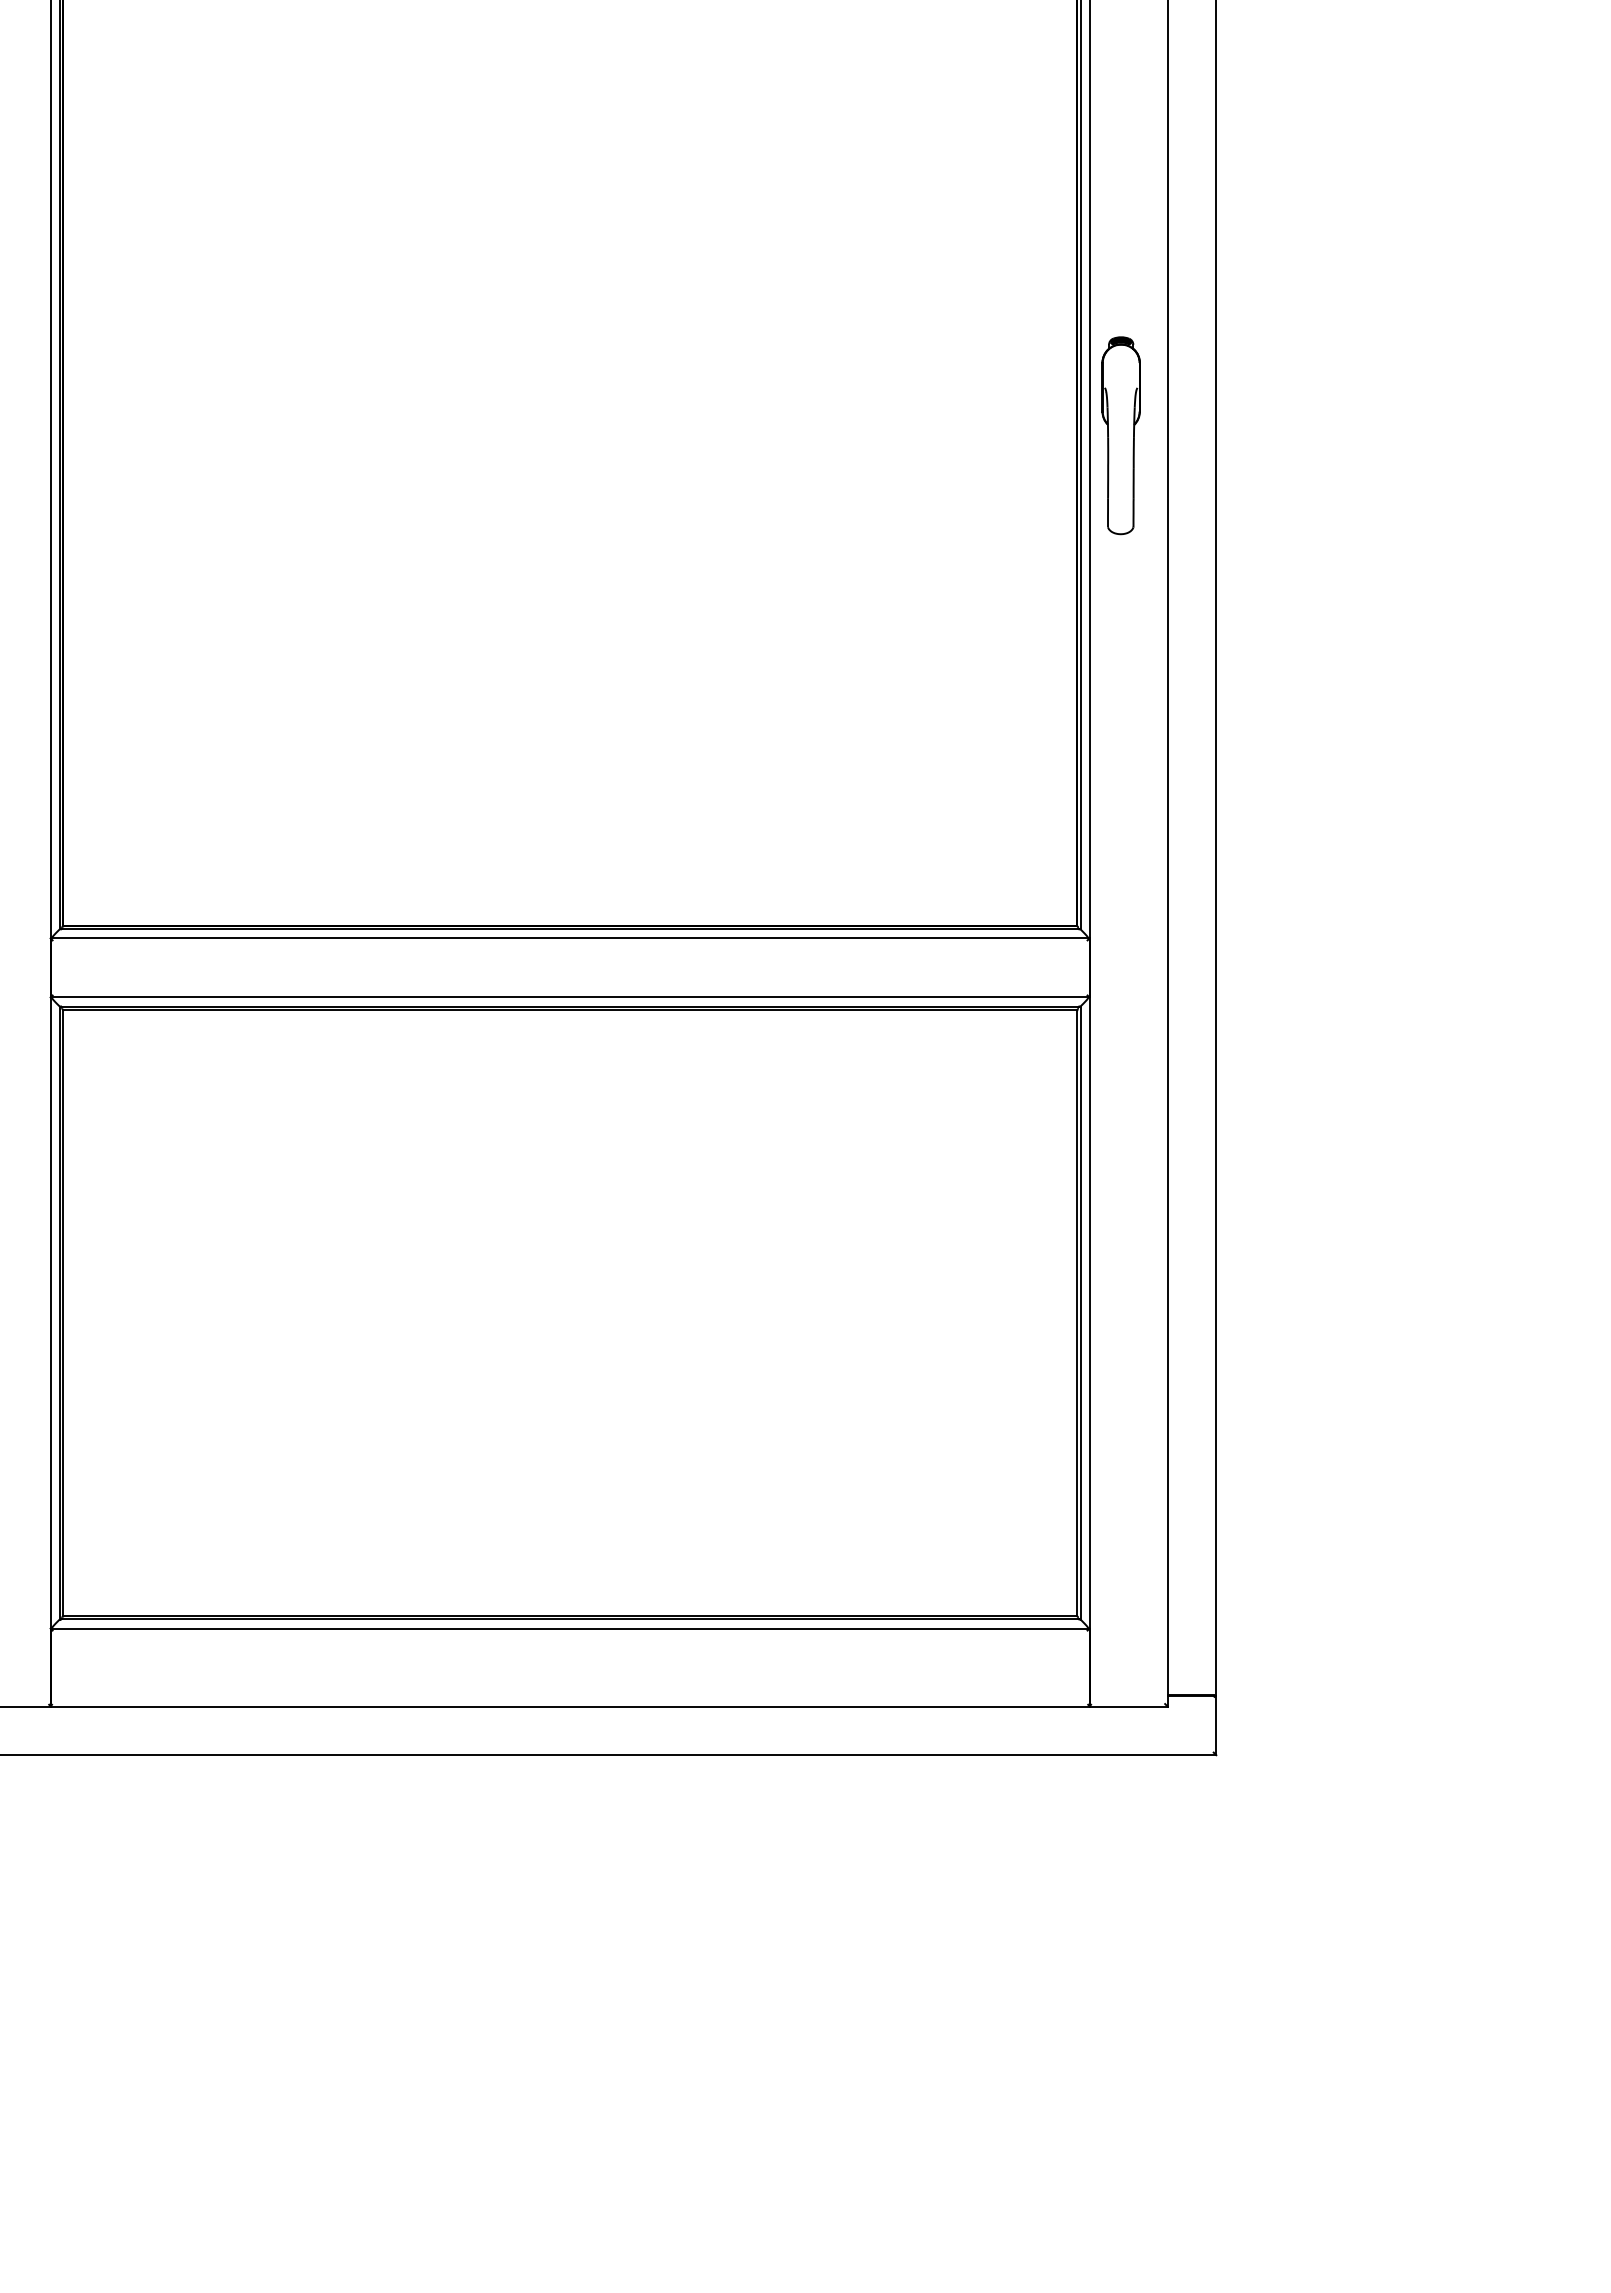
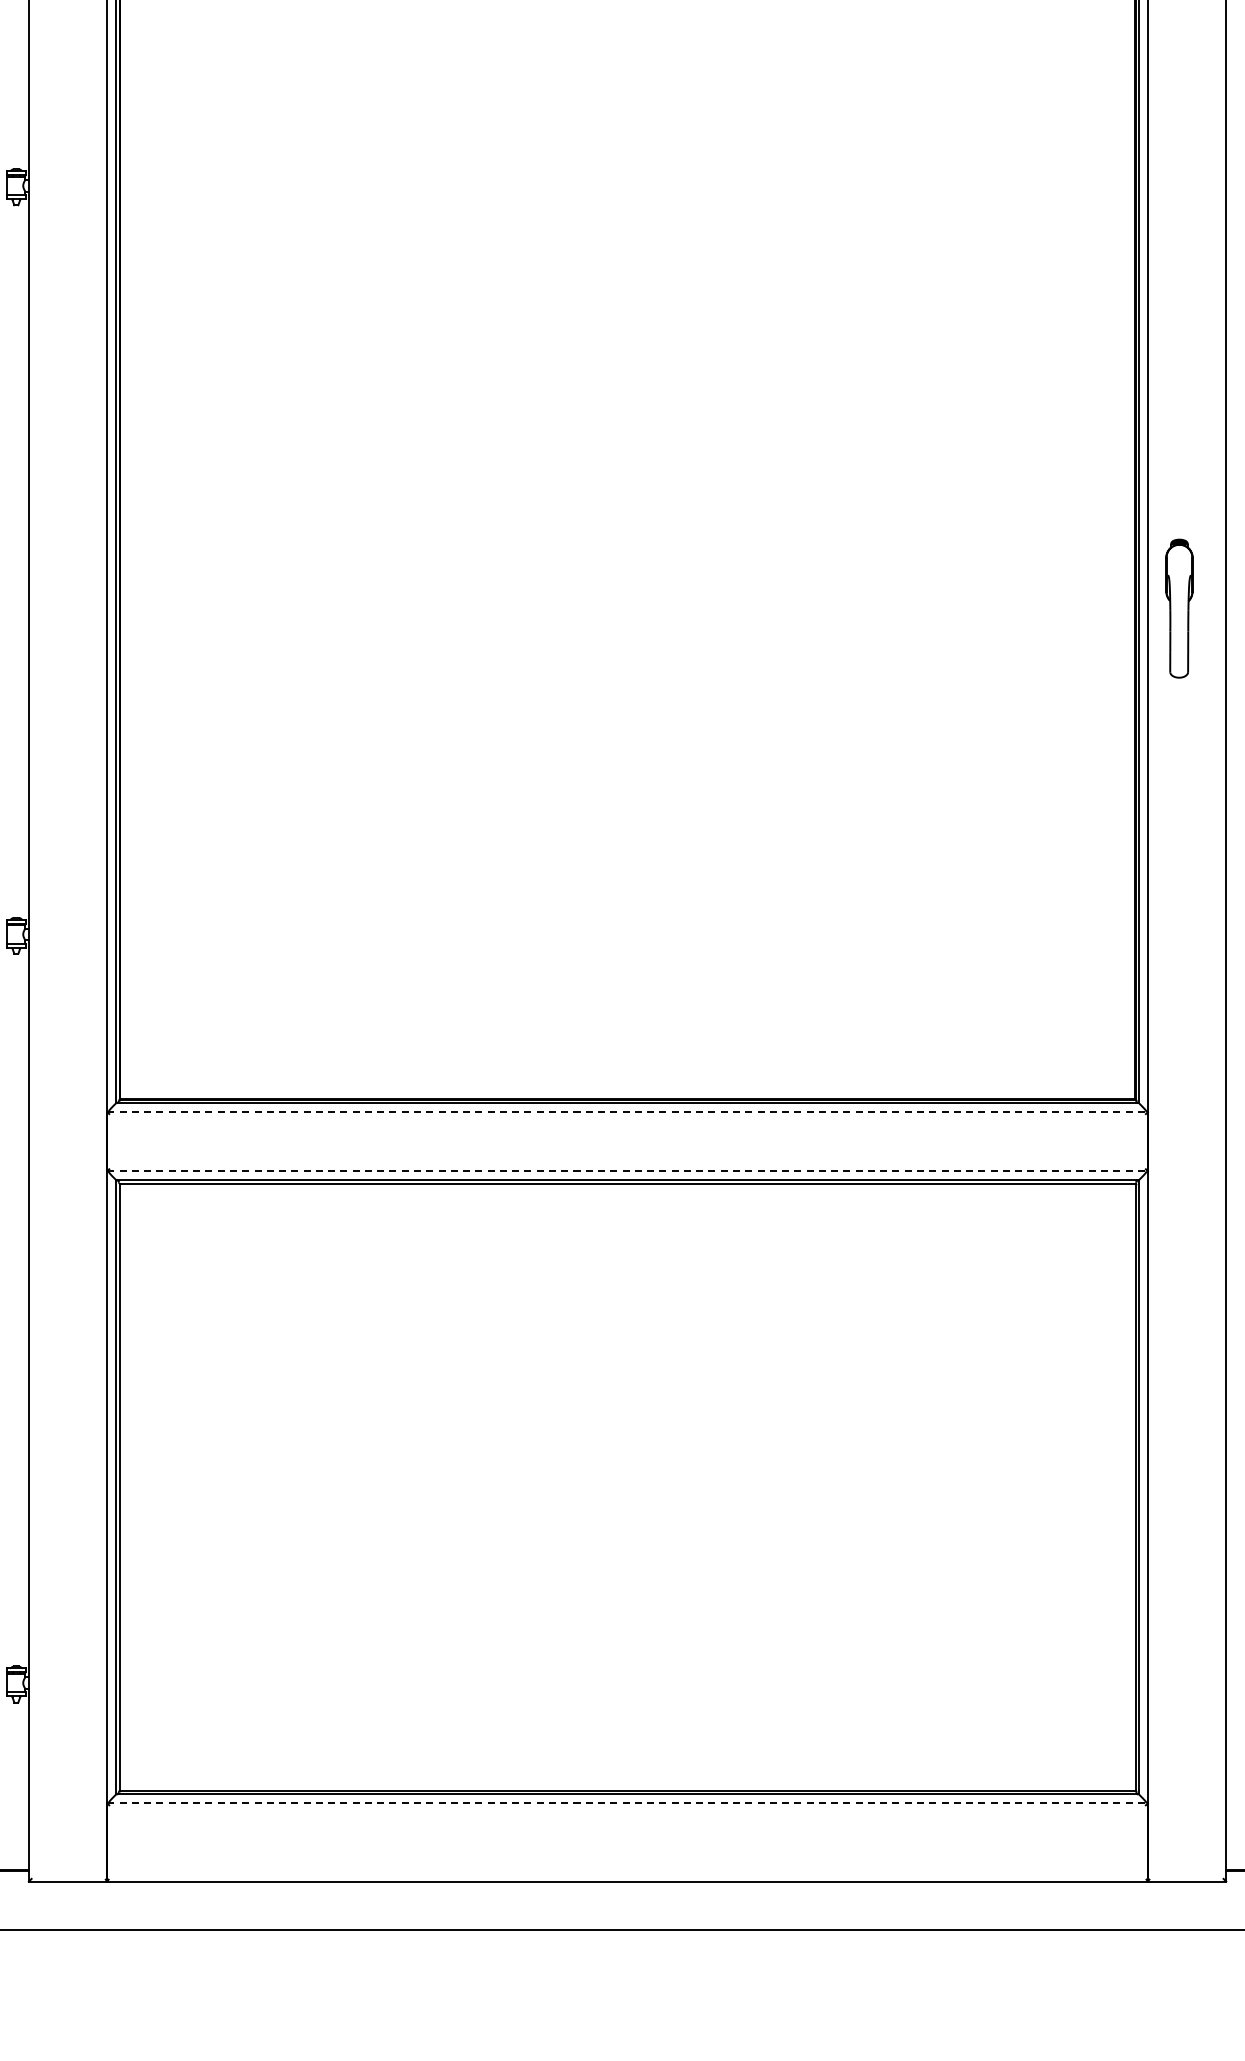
part: (1120, 435) -> (1178, 608), size x0.7
line: (570, 938) -> (627, 1112), solid -> dashed
line: (570, 997) -> (627, 1171), solid -> dashed
line: (570, 1628) -> (627, 1803), solid -> dashed

